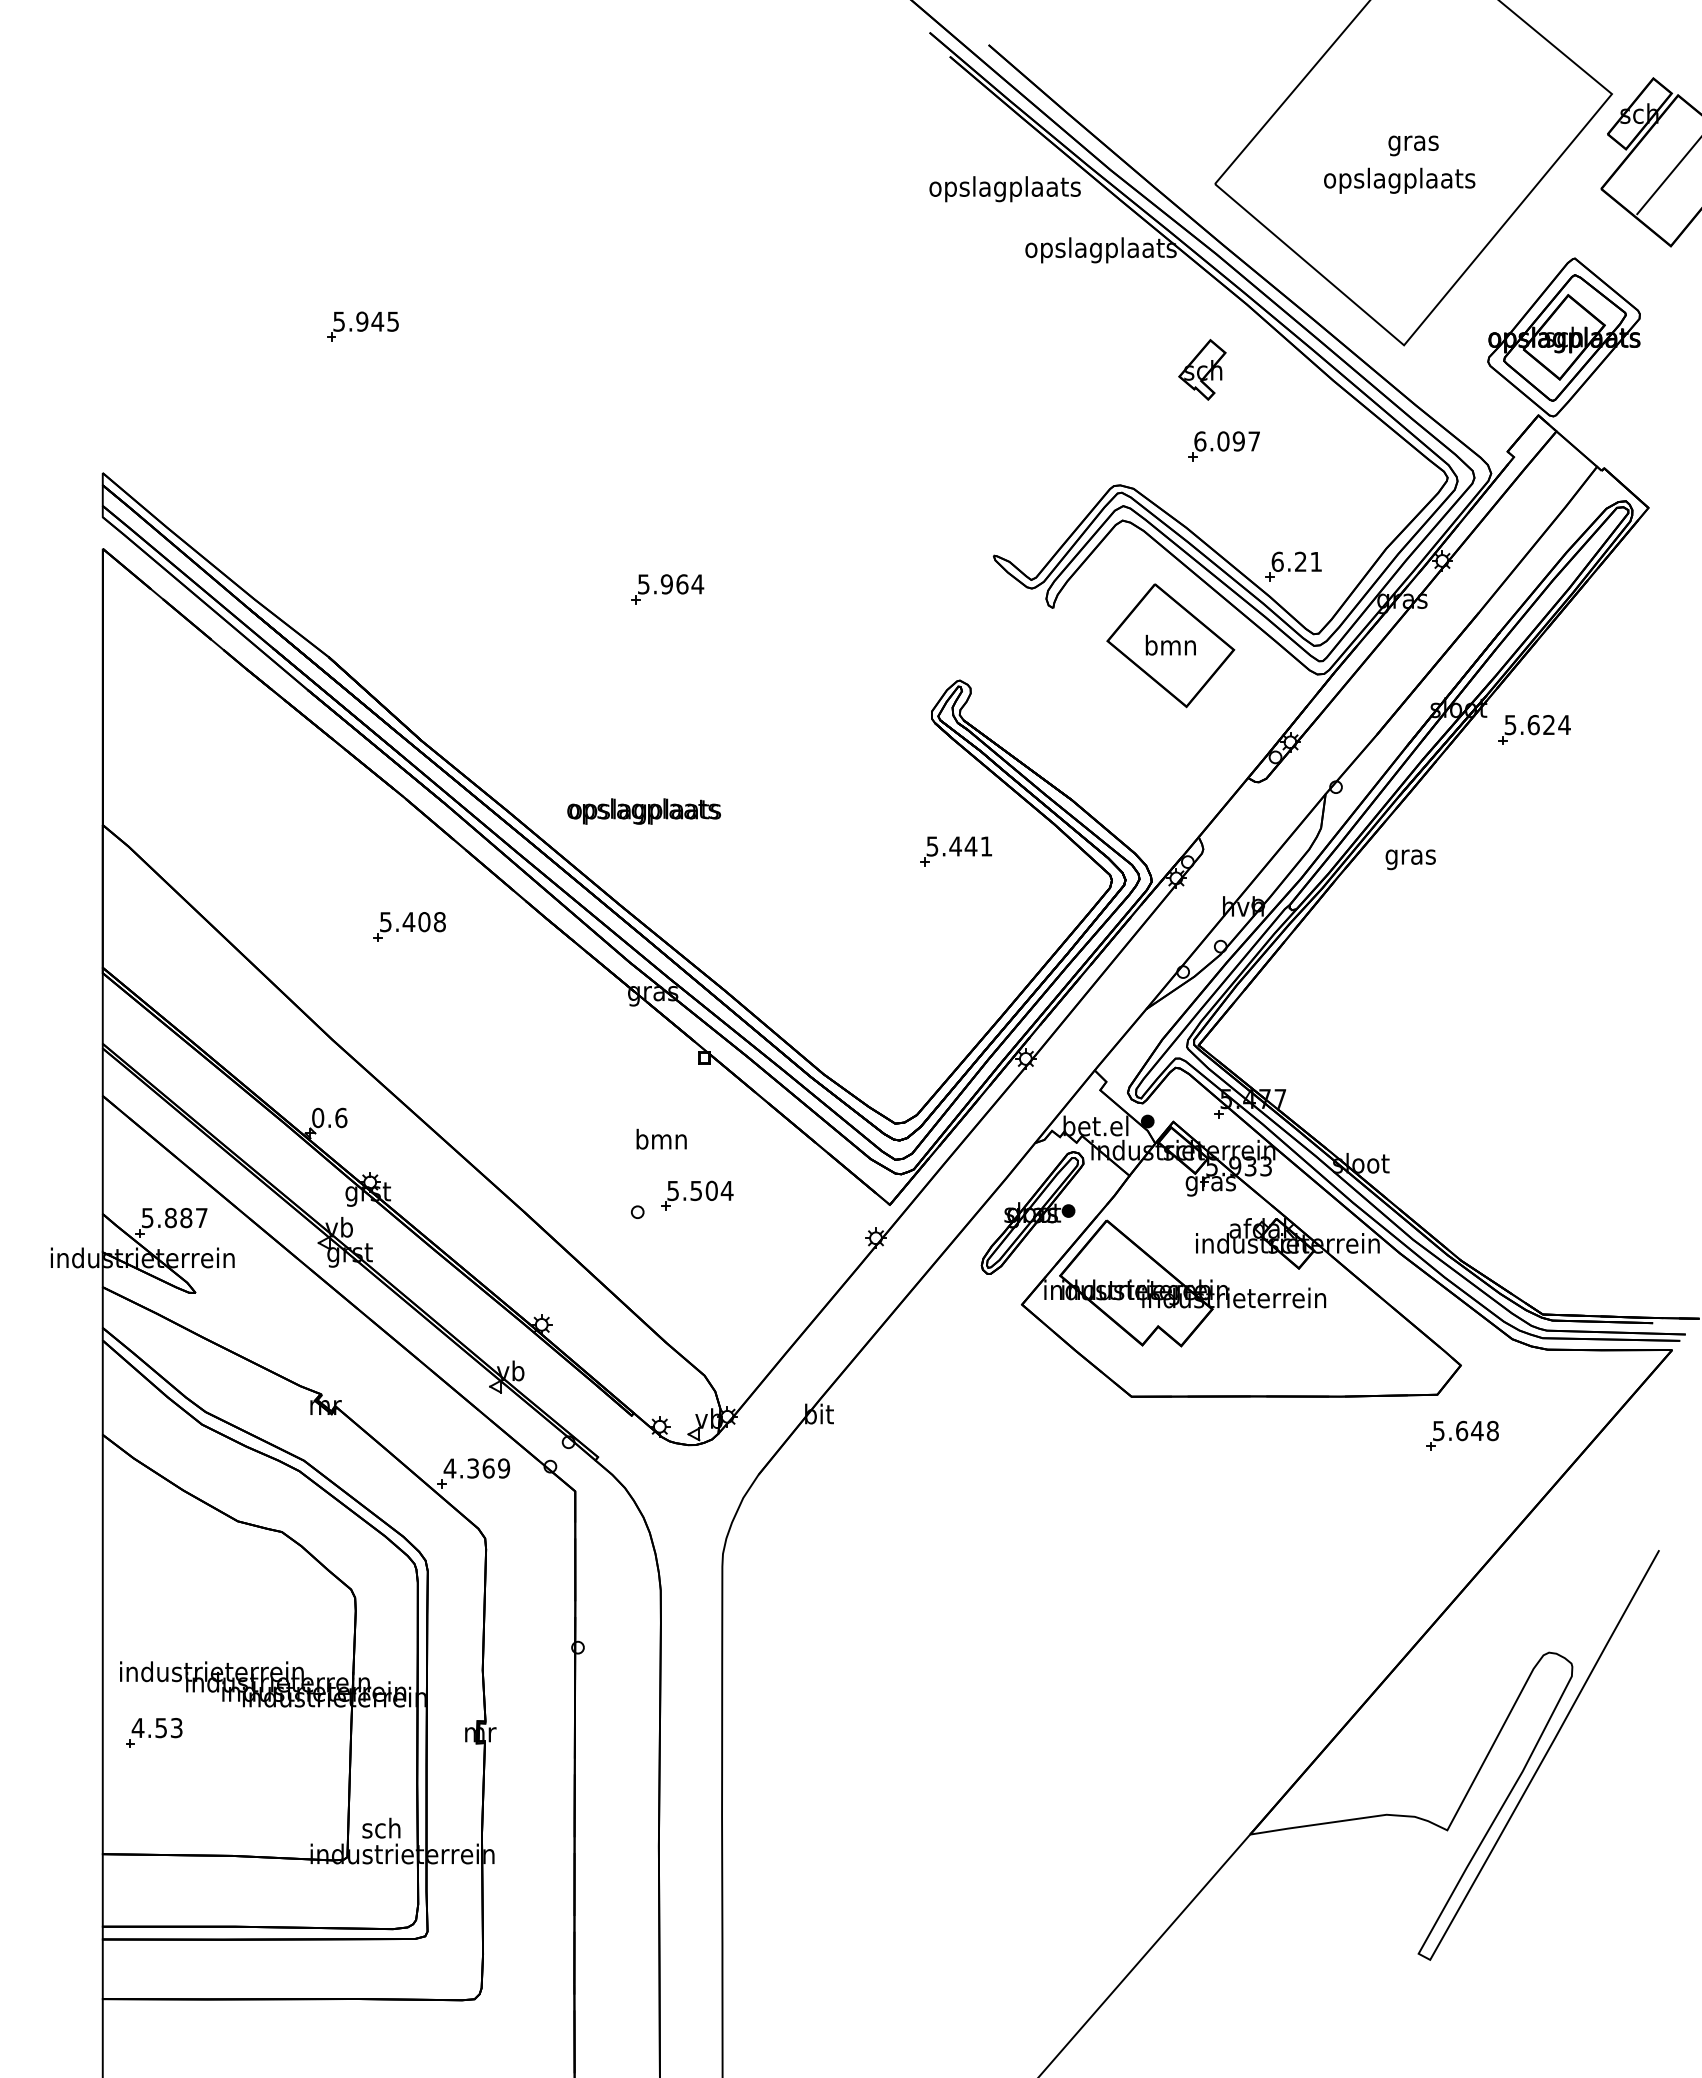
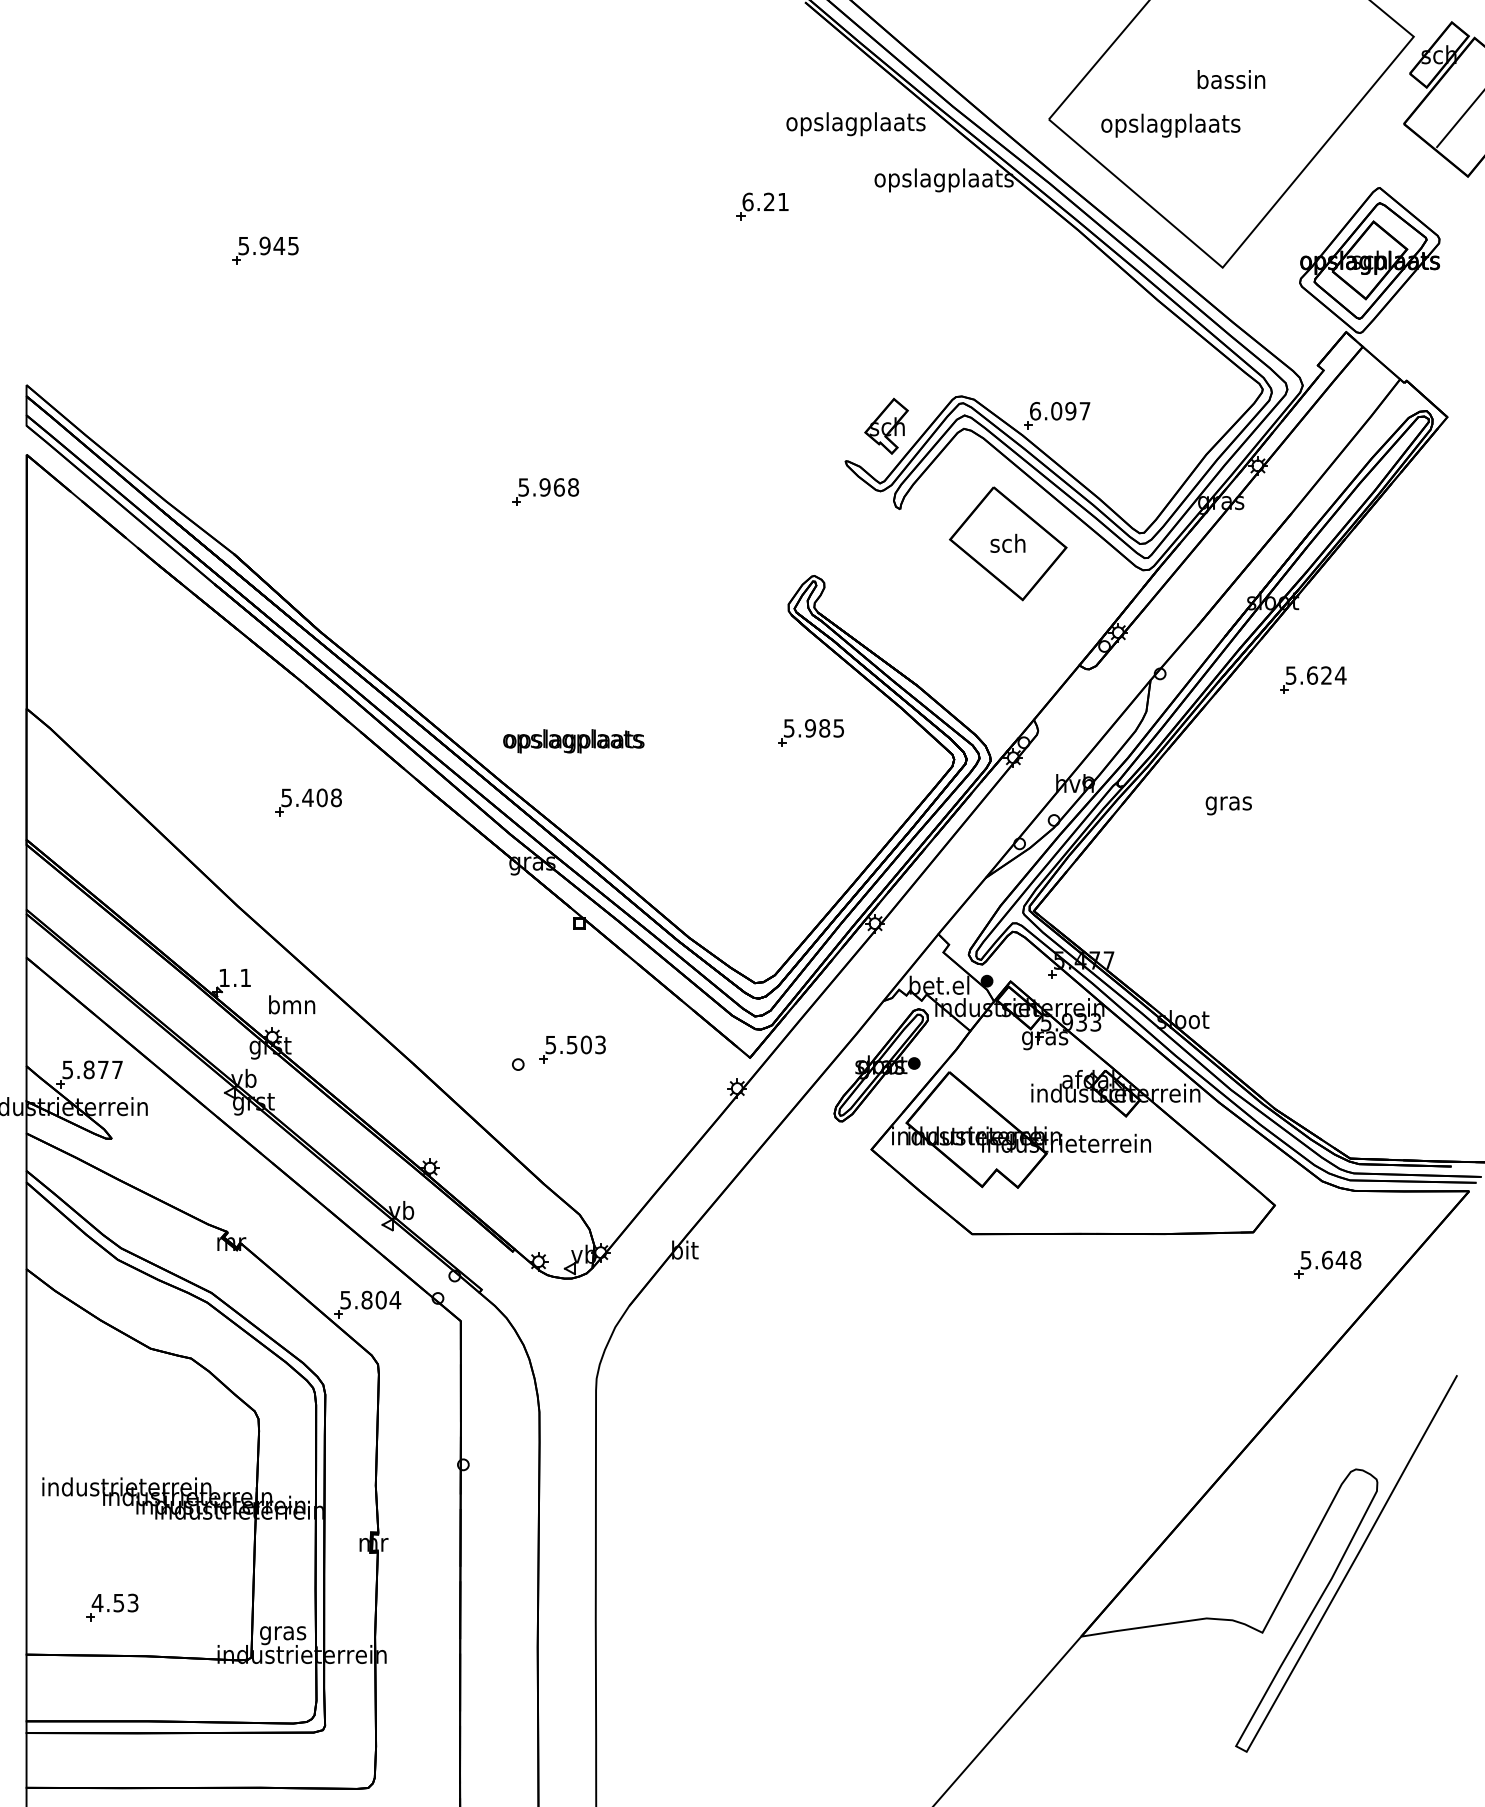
text: (1413, 143) -> (1231, 82), gras -> bassin
text: (1399, 180) -> (1170, 125), moved
part: (1202, 369) -> (886, 425), moved
part: (1223, 446) -> (1056, 415), moved
part: (1293, 566) -> (762, 206), moved
text: (697, 584) -> (573, 487), 5.964 -> 5.968
text: (1170, 644) -> (1007, 542), bmn -> sch
part: (1534, 729) -> (1313, 679), moved
text: (643, 811) -> (573, 741), moved
text: (970, 846) -> (824, 728), 5.441 -> 5.985
text: (1410, 859) -> (1228, 805), moved
text: (329, 1117) -> (234, 977), 0.6 -> 1.1
text: (661, 1138) -> (291, 1004), moved
text: (726, 1190) -> (599, 1044), 5.504 -> 5.503
text: (186, 1217) -> (103, 1069), 5.887 -> 5.877
part: (1462, 1435) -> (1327, 1264), moved
text: (476, 1468) -> (370, 1300), 4.369 -> 5.804
part: (154, 1732) -> (112, 1607), moved
text: (381, 1830) -> (282, 1632), sch -> gras

